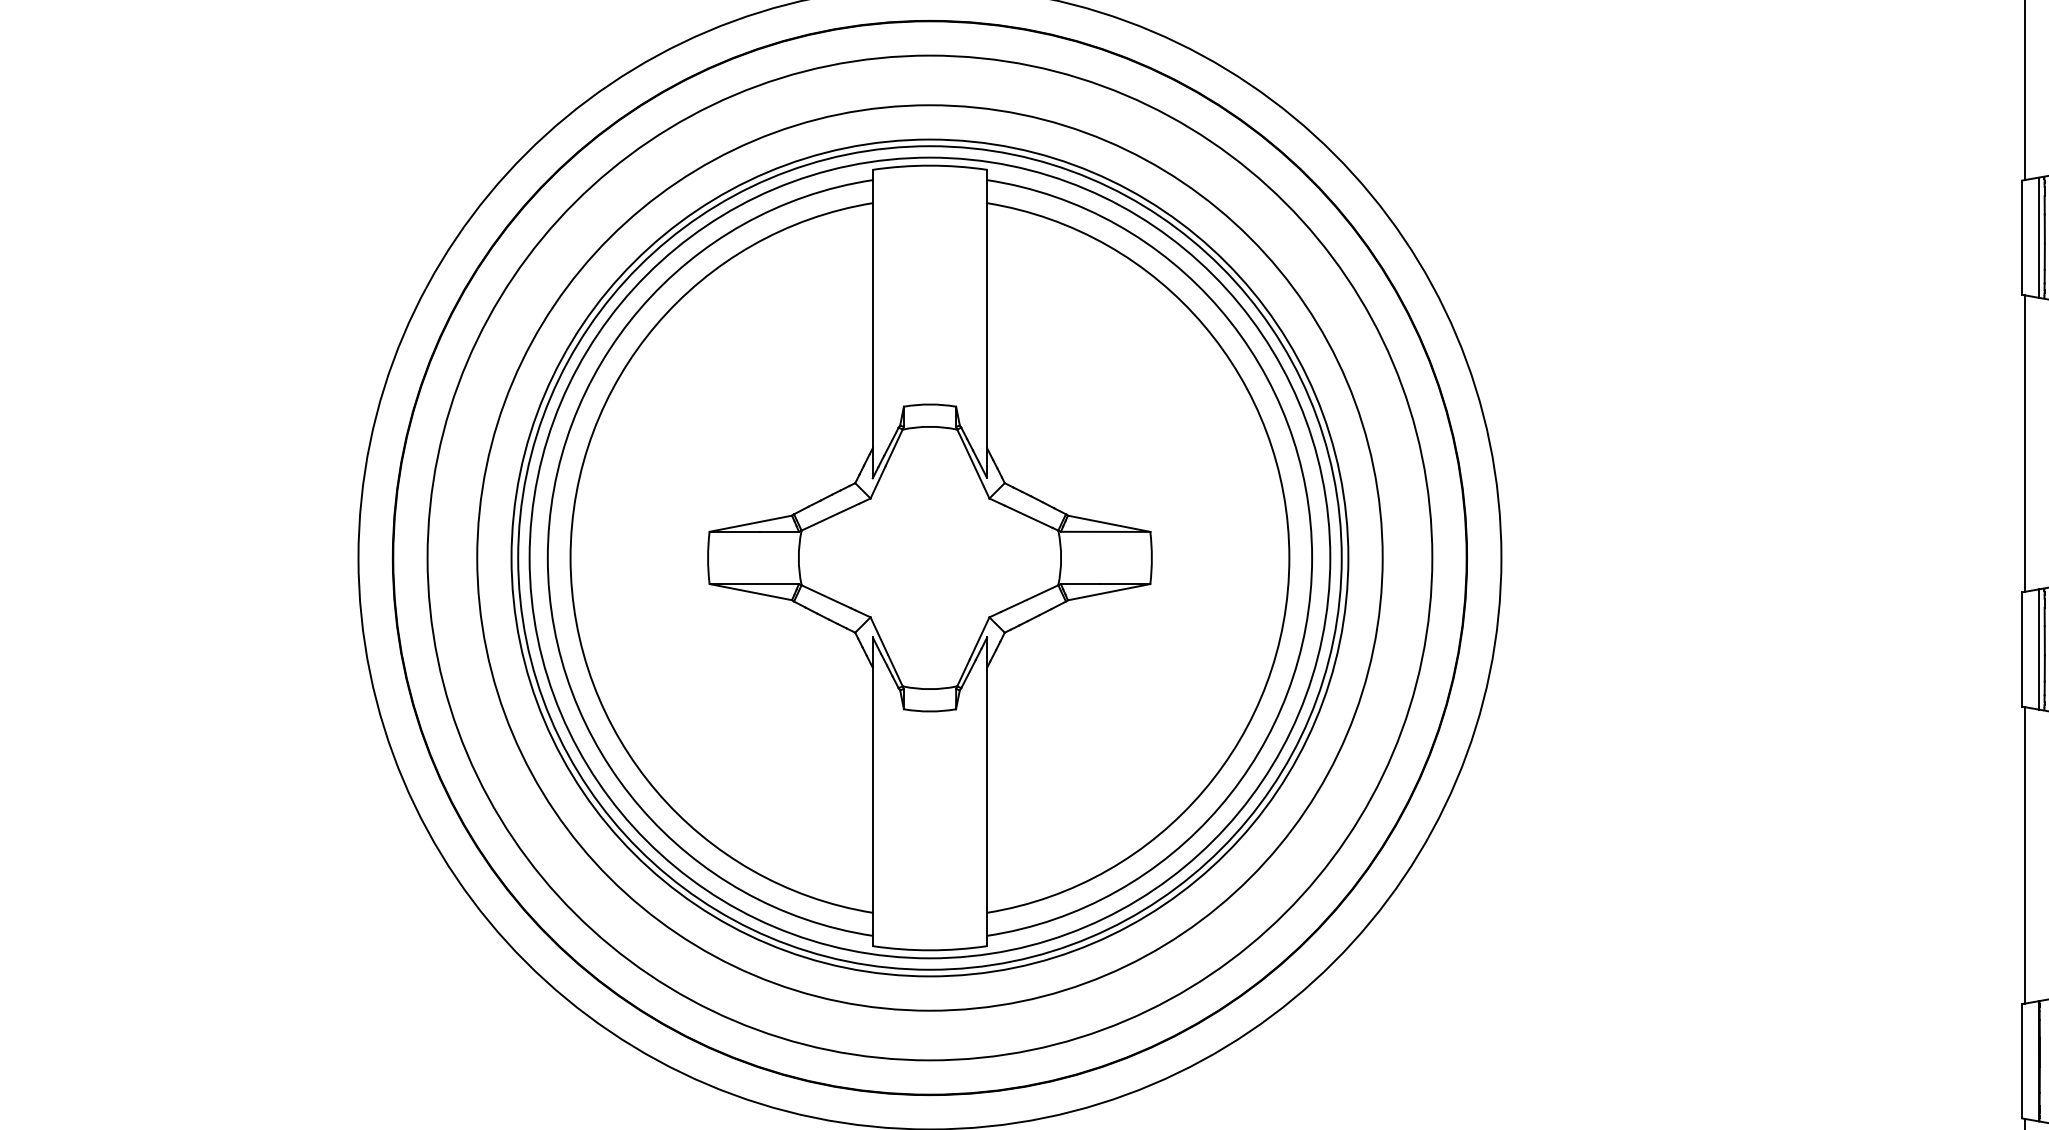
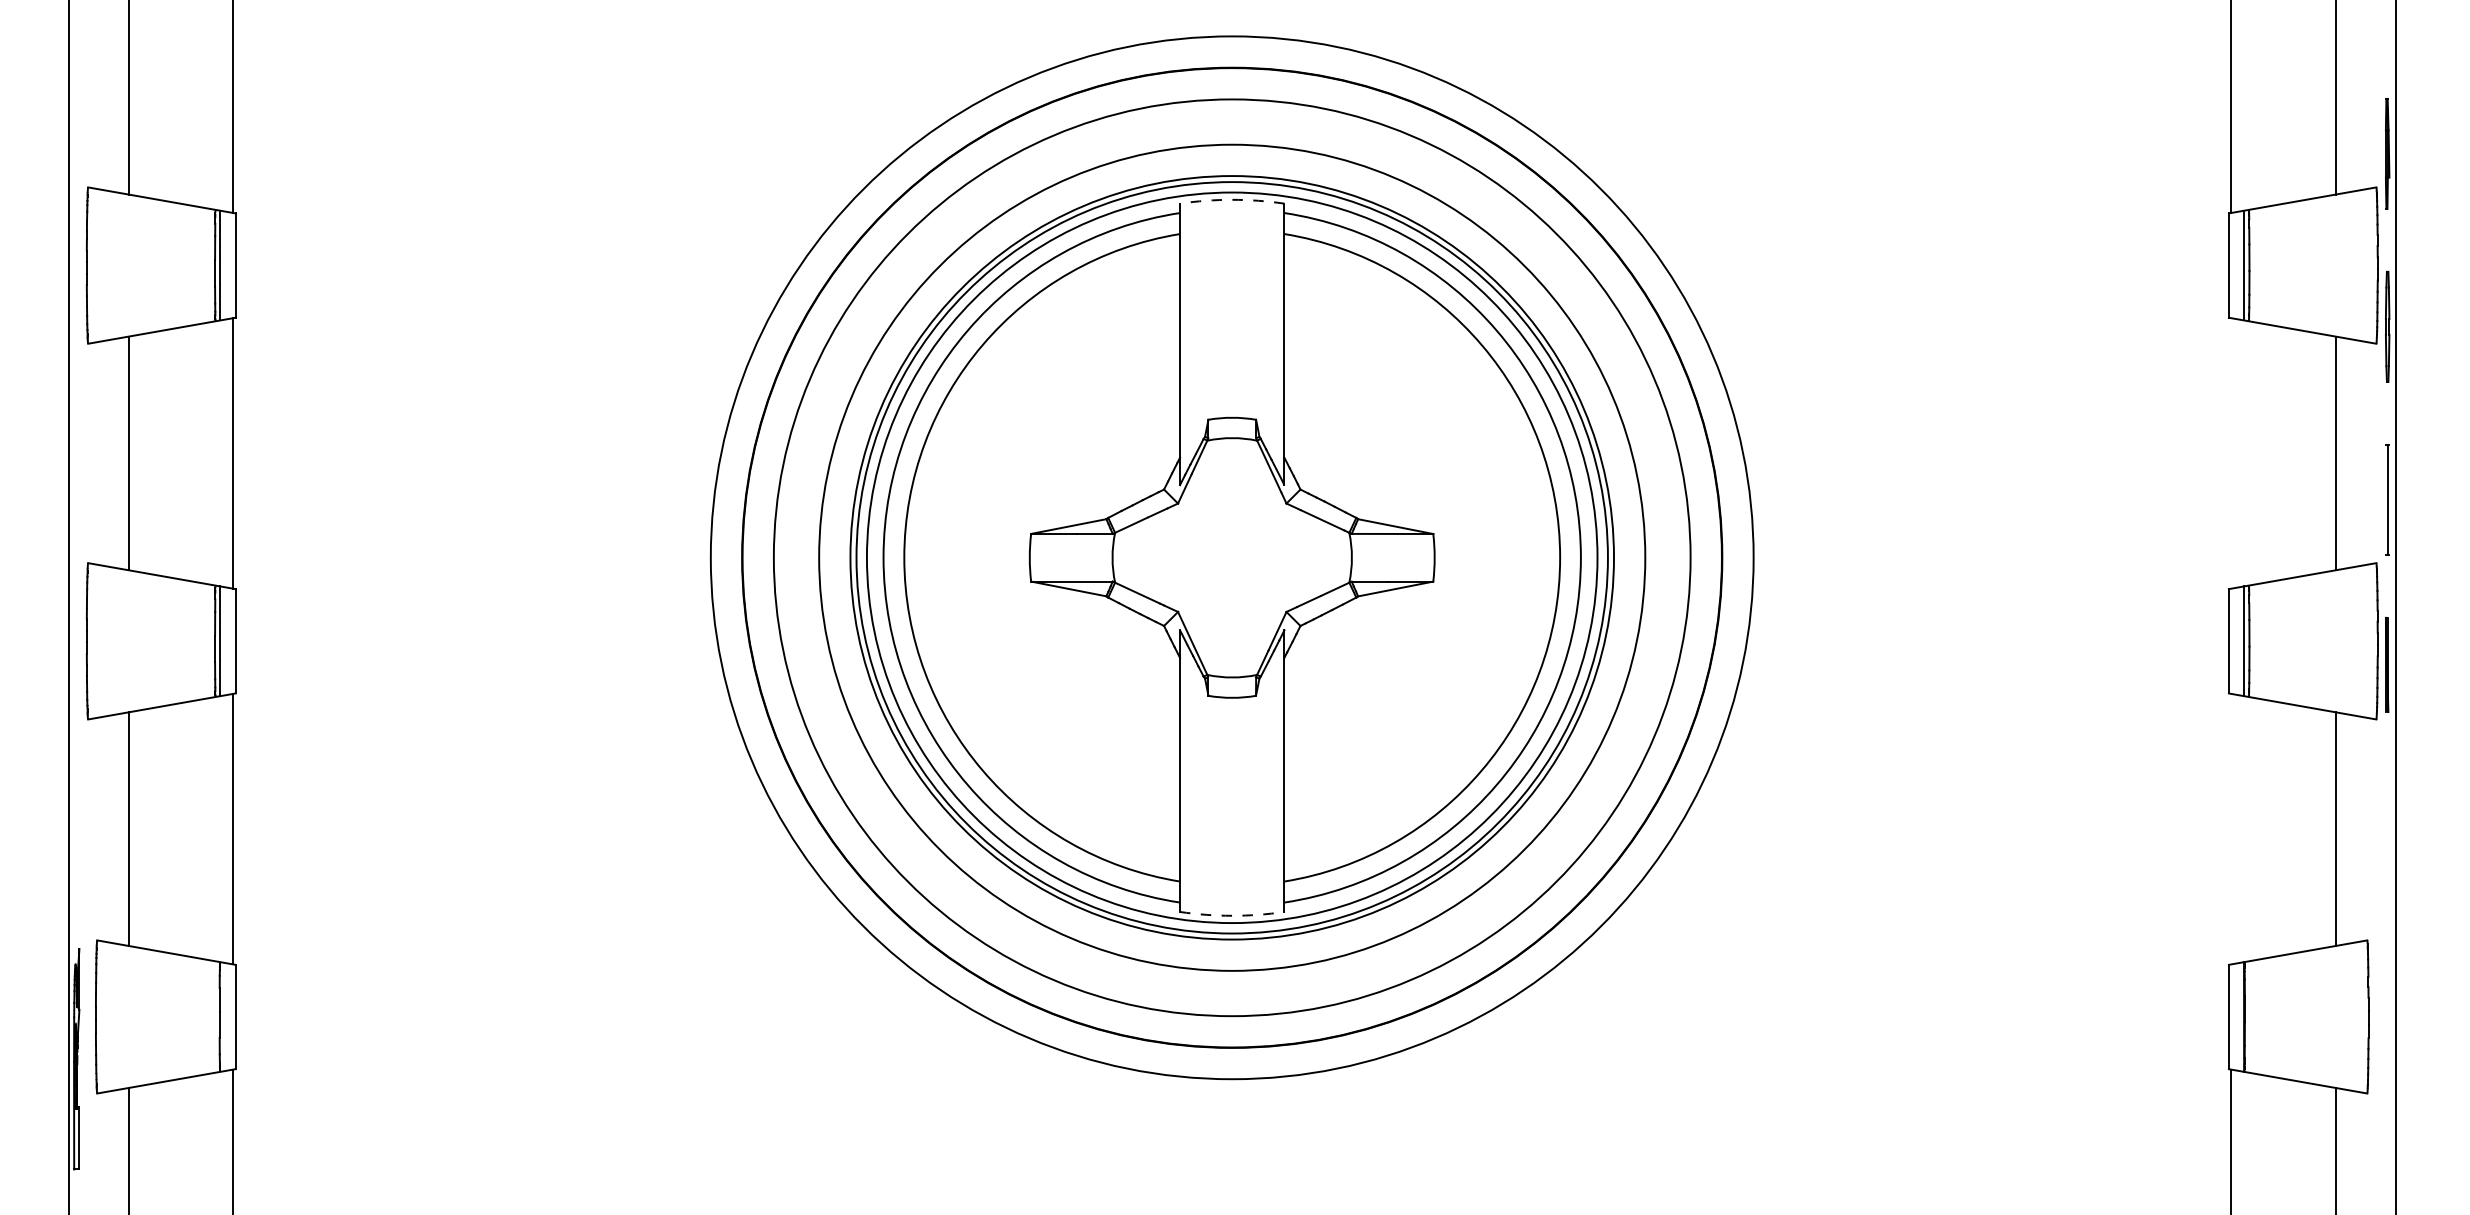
arc: (930, 165) -> (1232, 199), solid -> dashed
line: (2025, 443) -> (2231, 453), removed
line: (2025, 854) -> (2231, 828), removed
arc: (930, 950) -> (1232, 915), solid -> dashed

